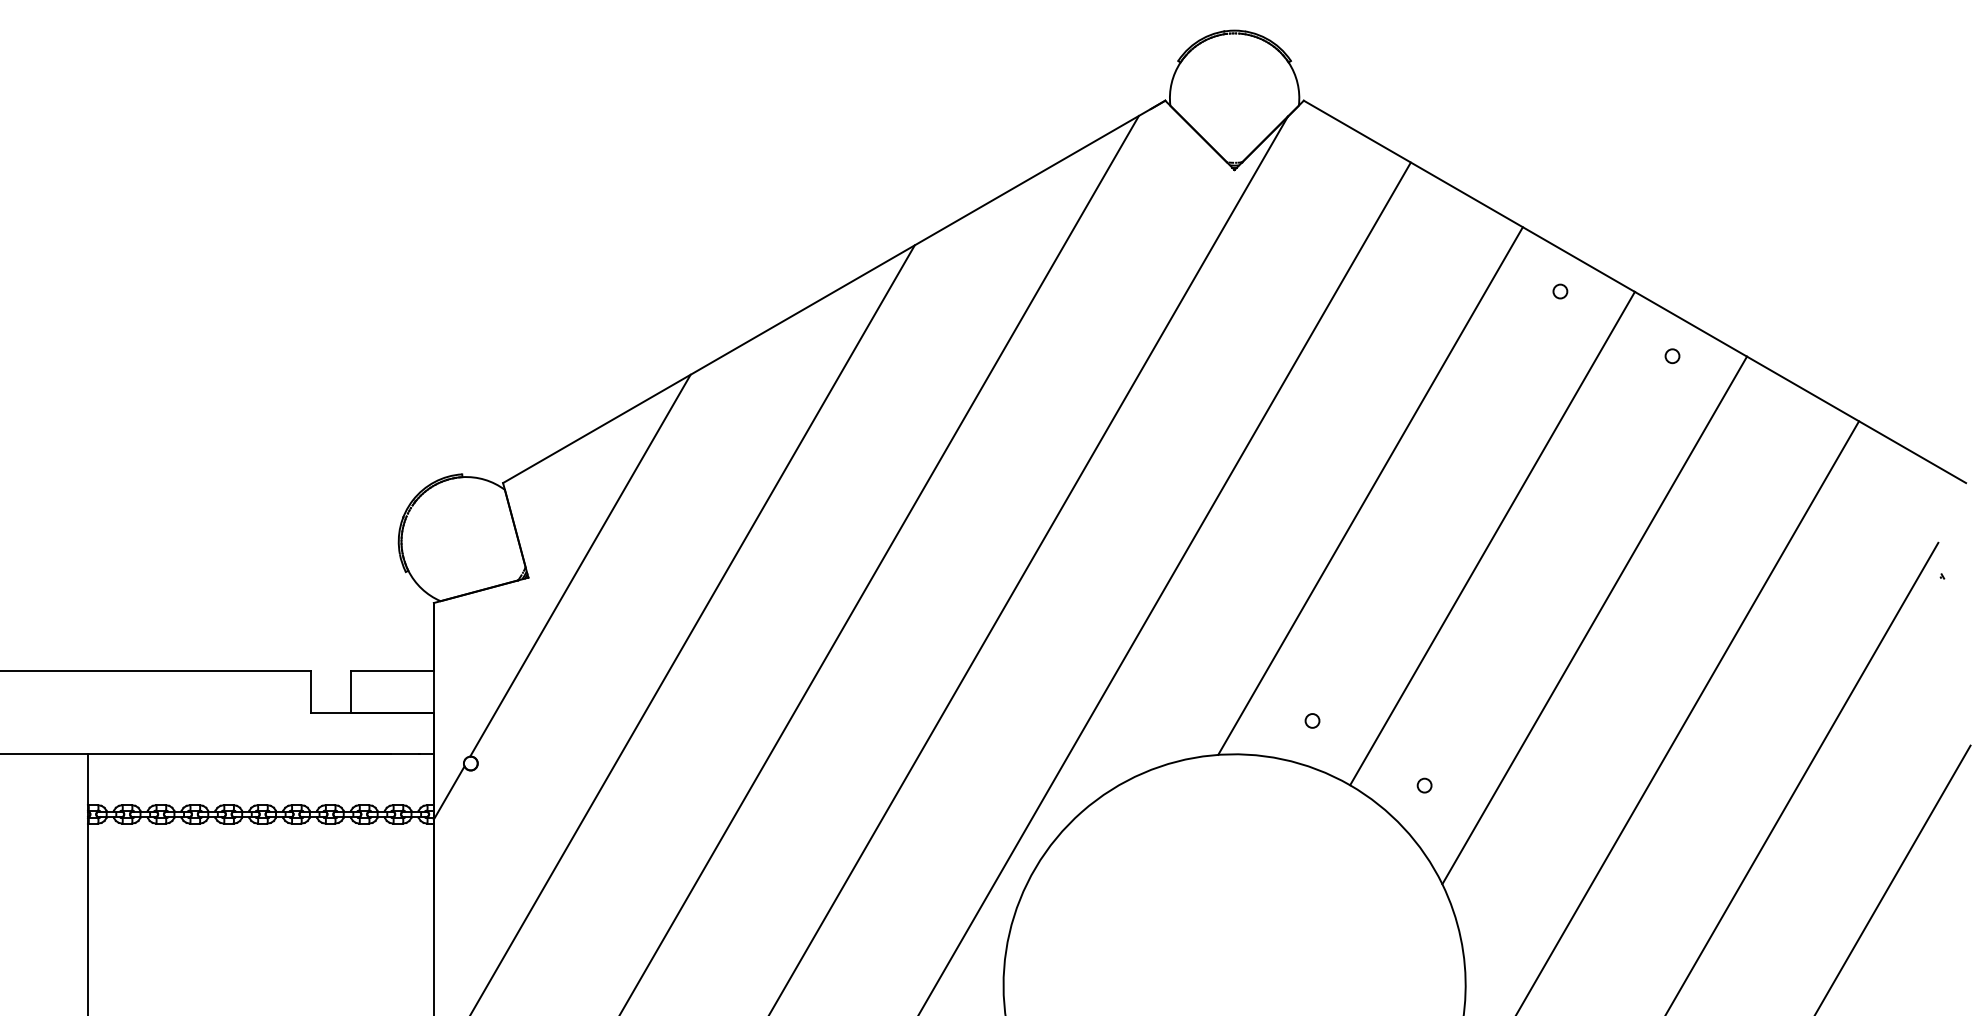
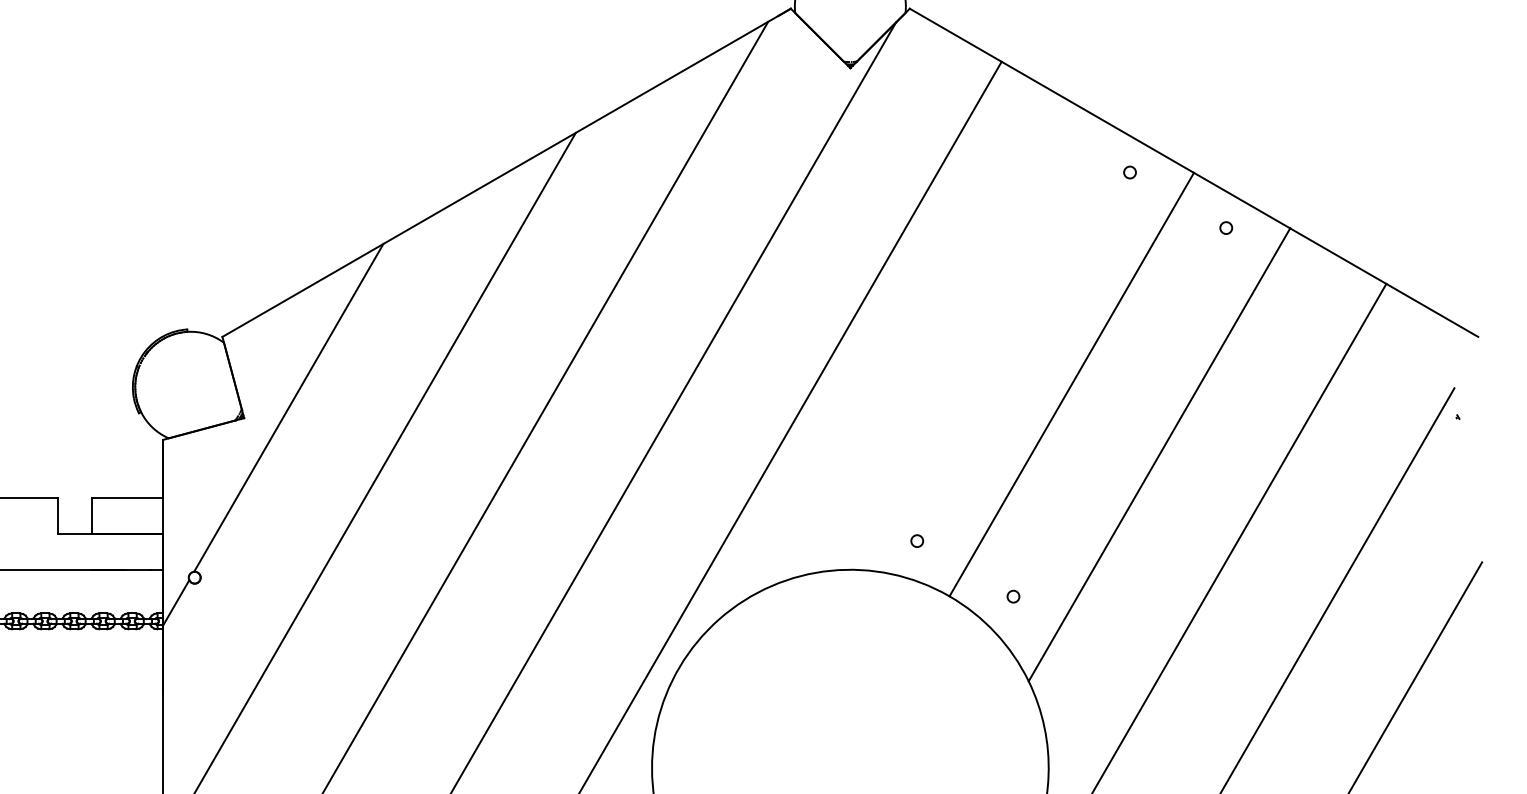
line: (1370, 490) -> (967, 343), removed

